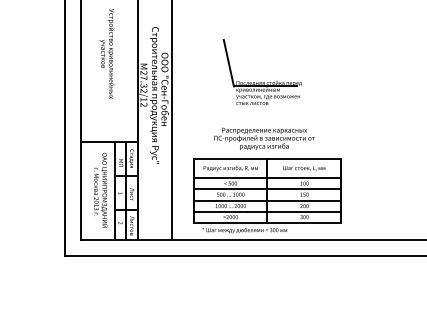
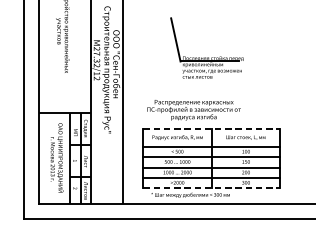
text: (264, 138) -> (194, 109), moved
line: (267, 159) -> (211, 129), solid -> dashed
line: (267, 223) -> (211, 188), solid -> dashed

